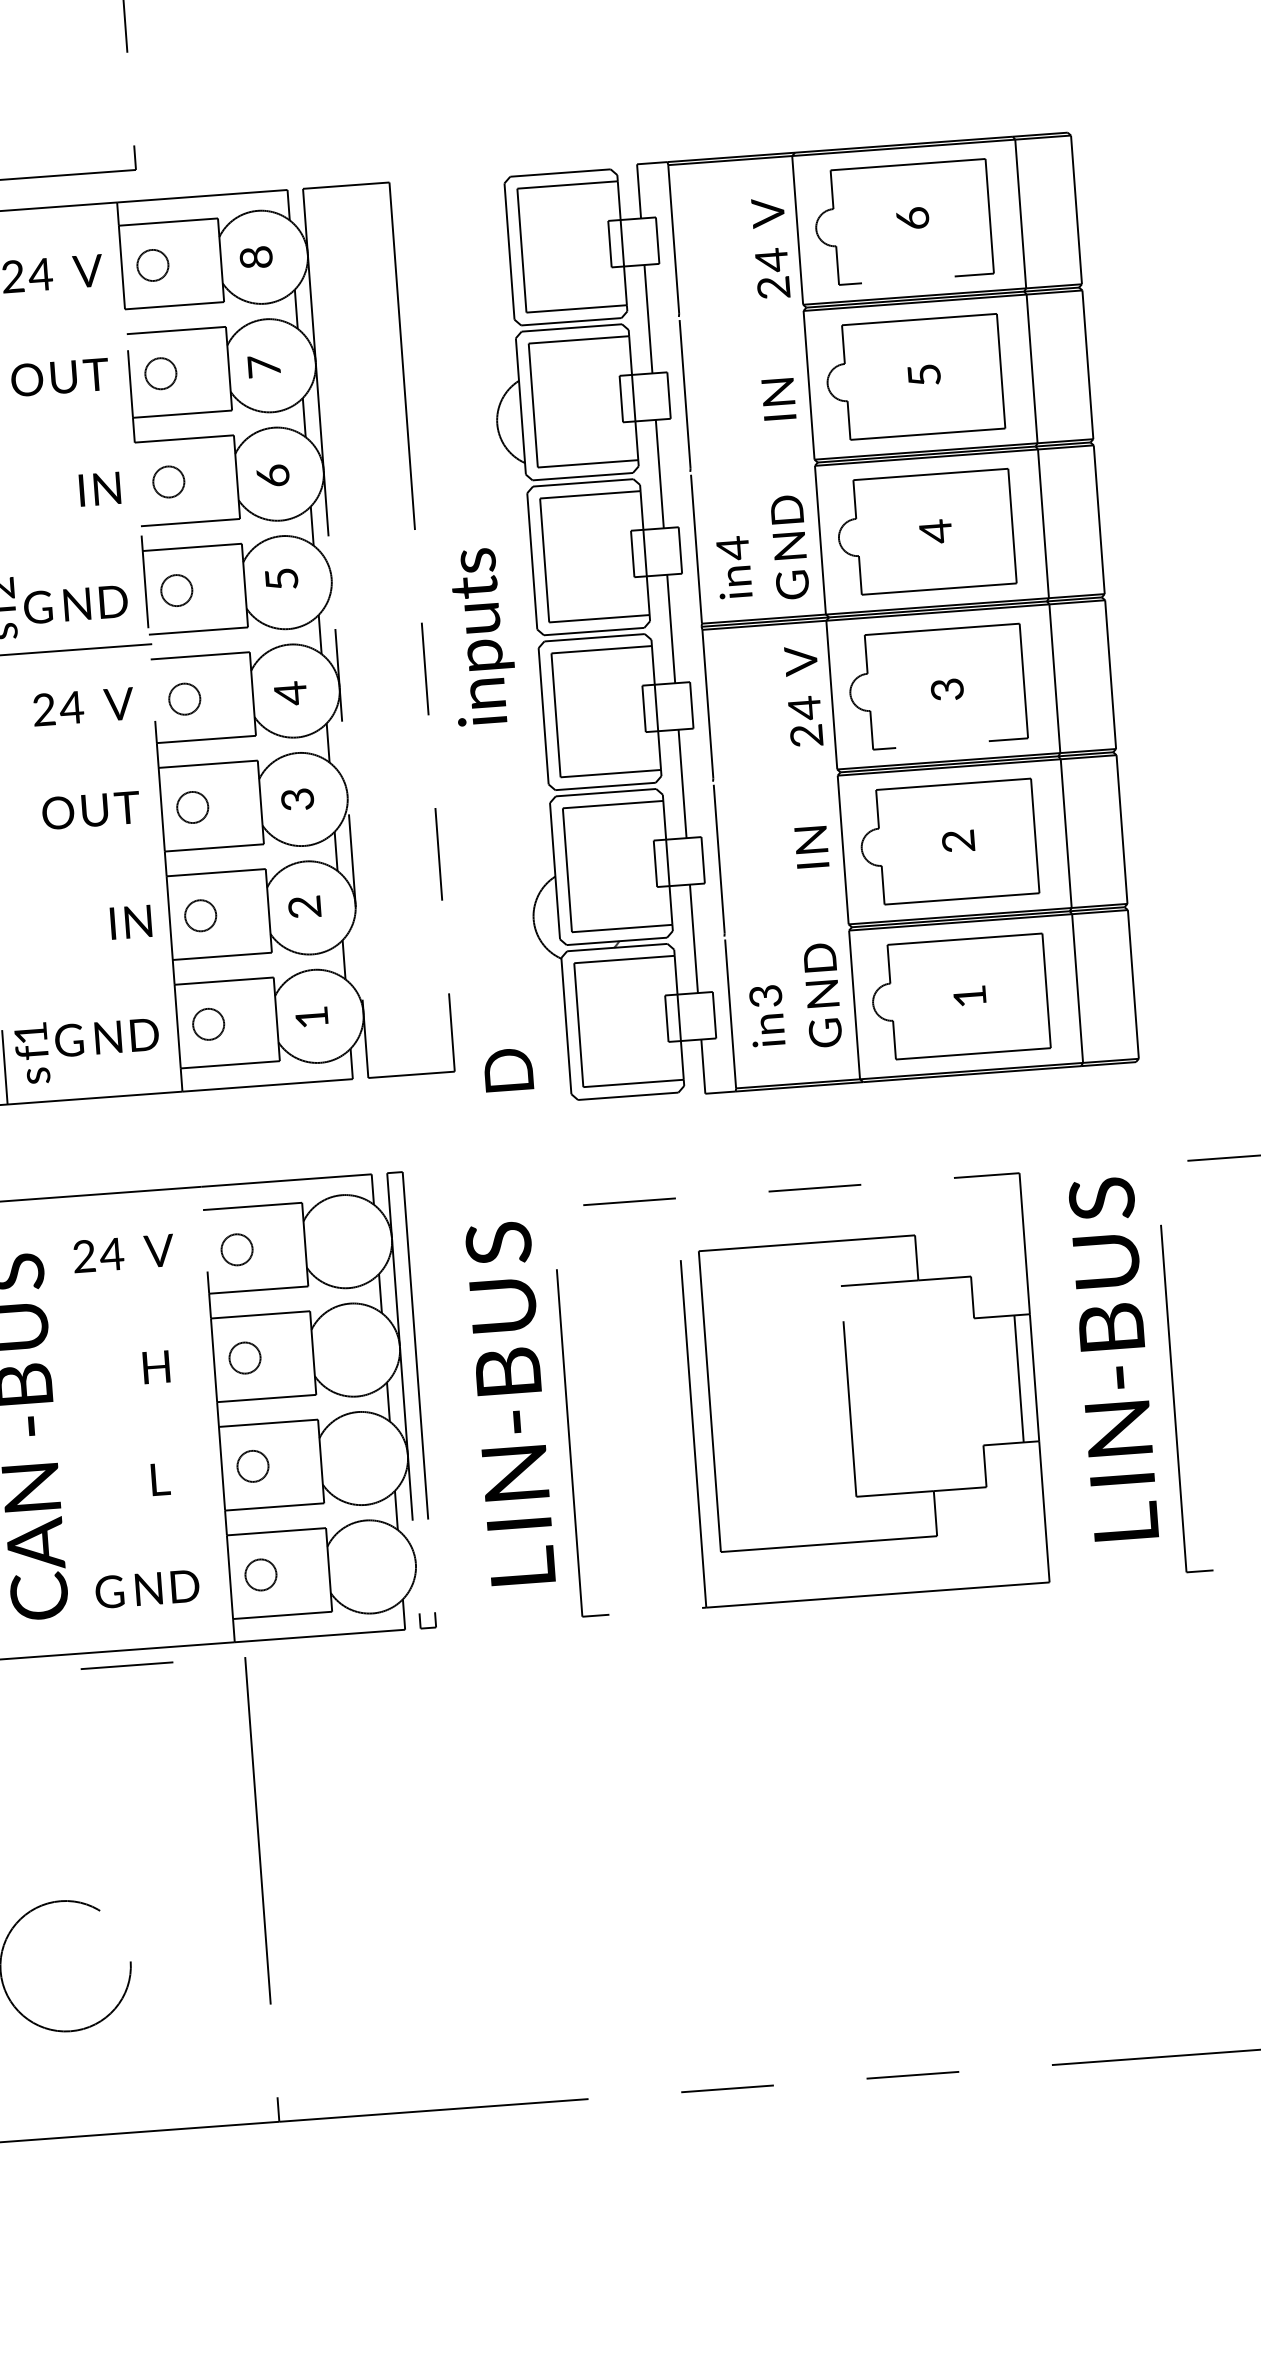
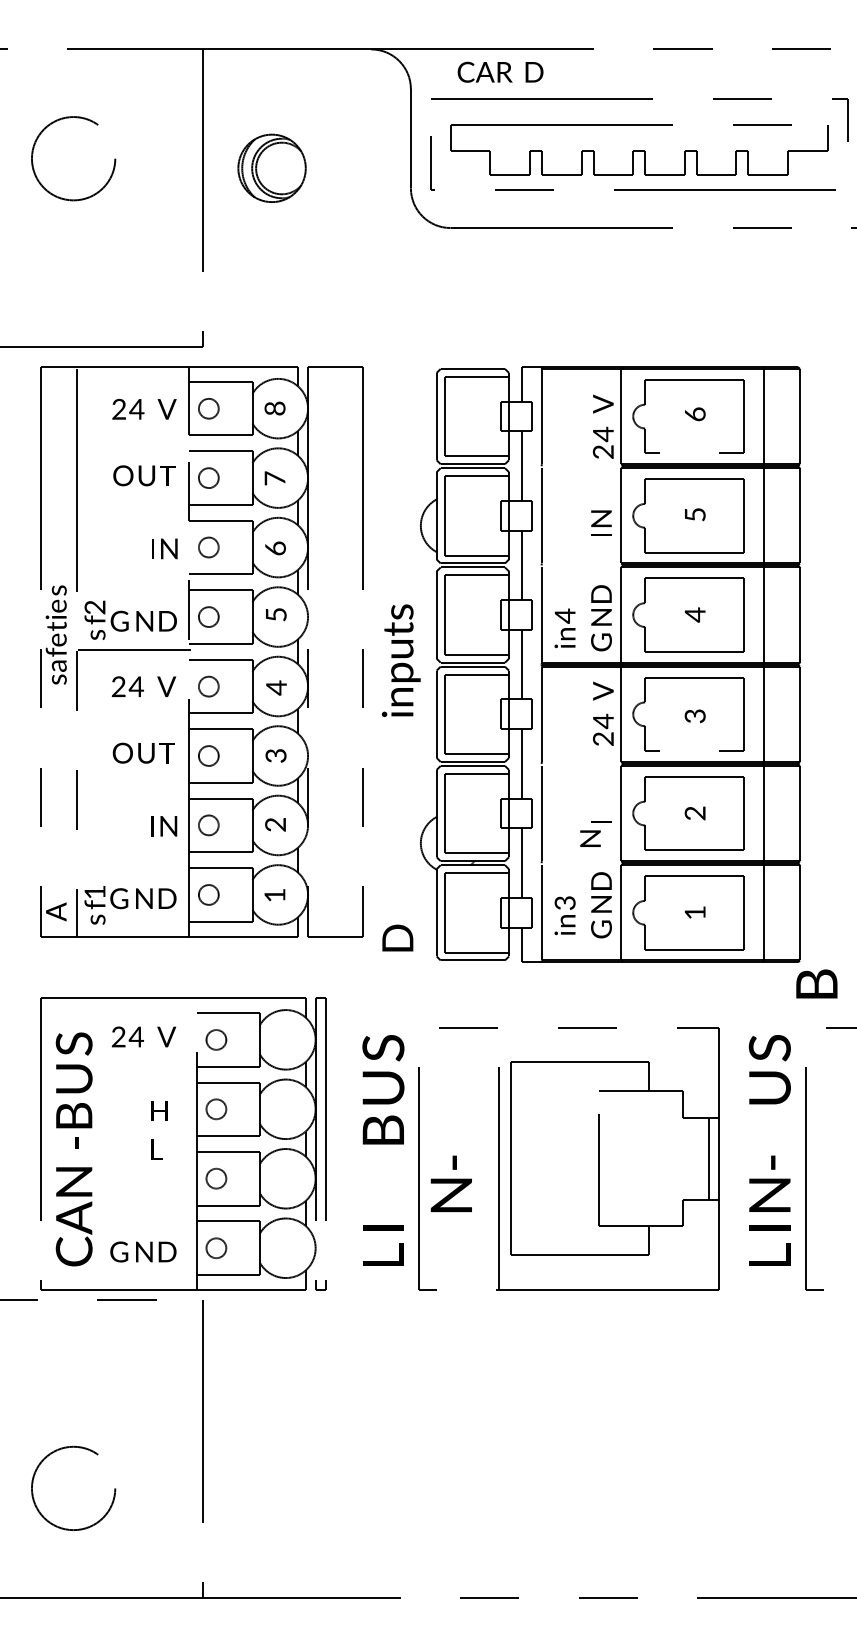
text: (811, 839) -> (590, 838), moved
text: (1110, 1326) -> (816, 983), moved
text: (512, 1454) -> (450, 1183), moved
text: (159, 1479) -> (156, 1149), moved

